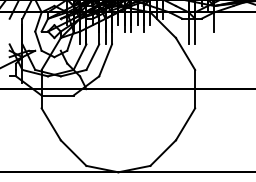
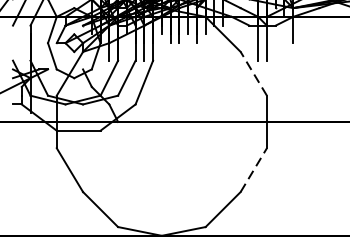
line: (185, 53) -> (253, 73), solid -> dashed
line: (185, 124) -> (253, 170), solid -> dashed

